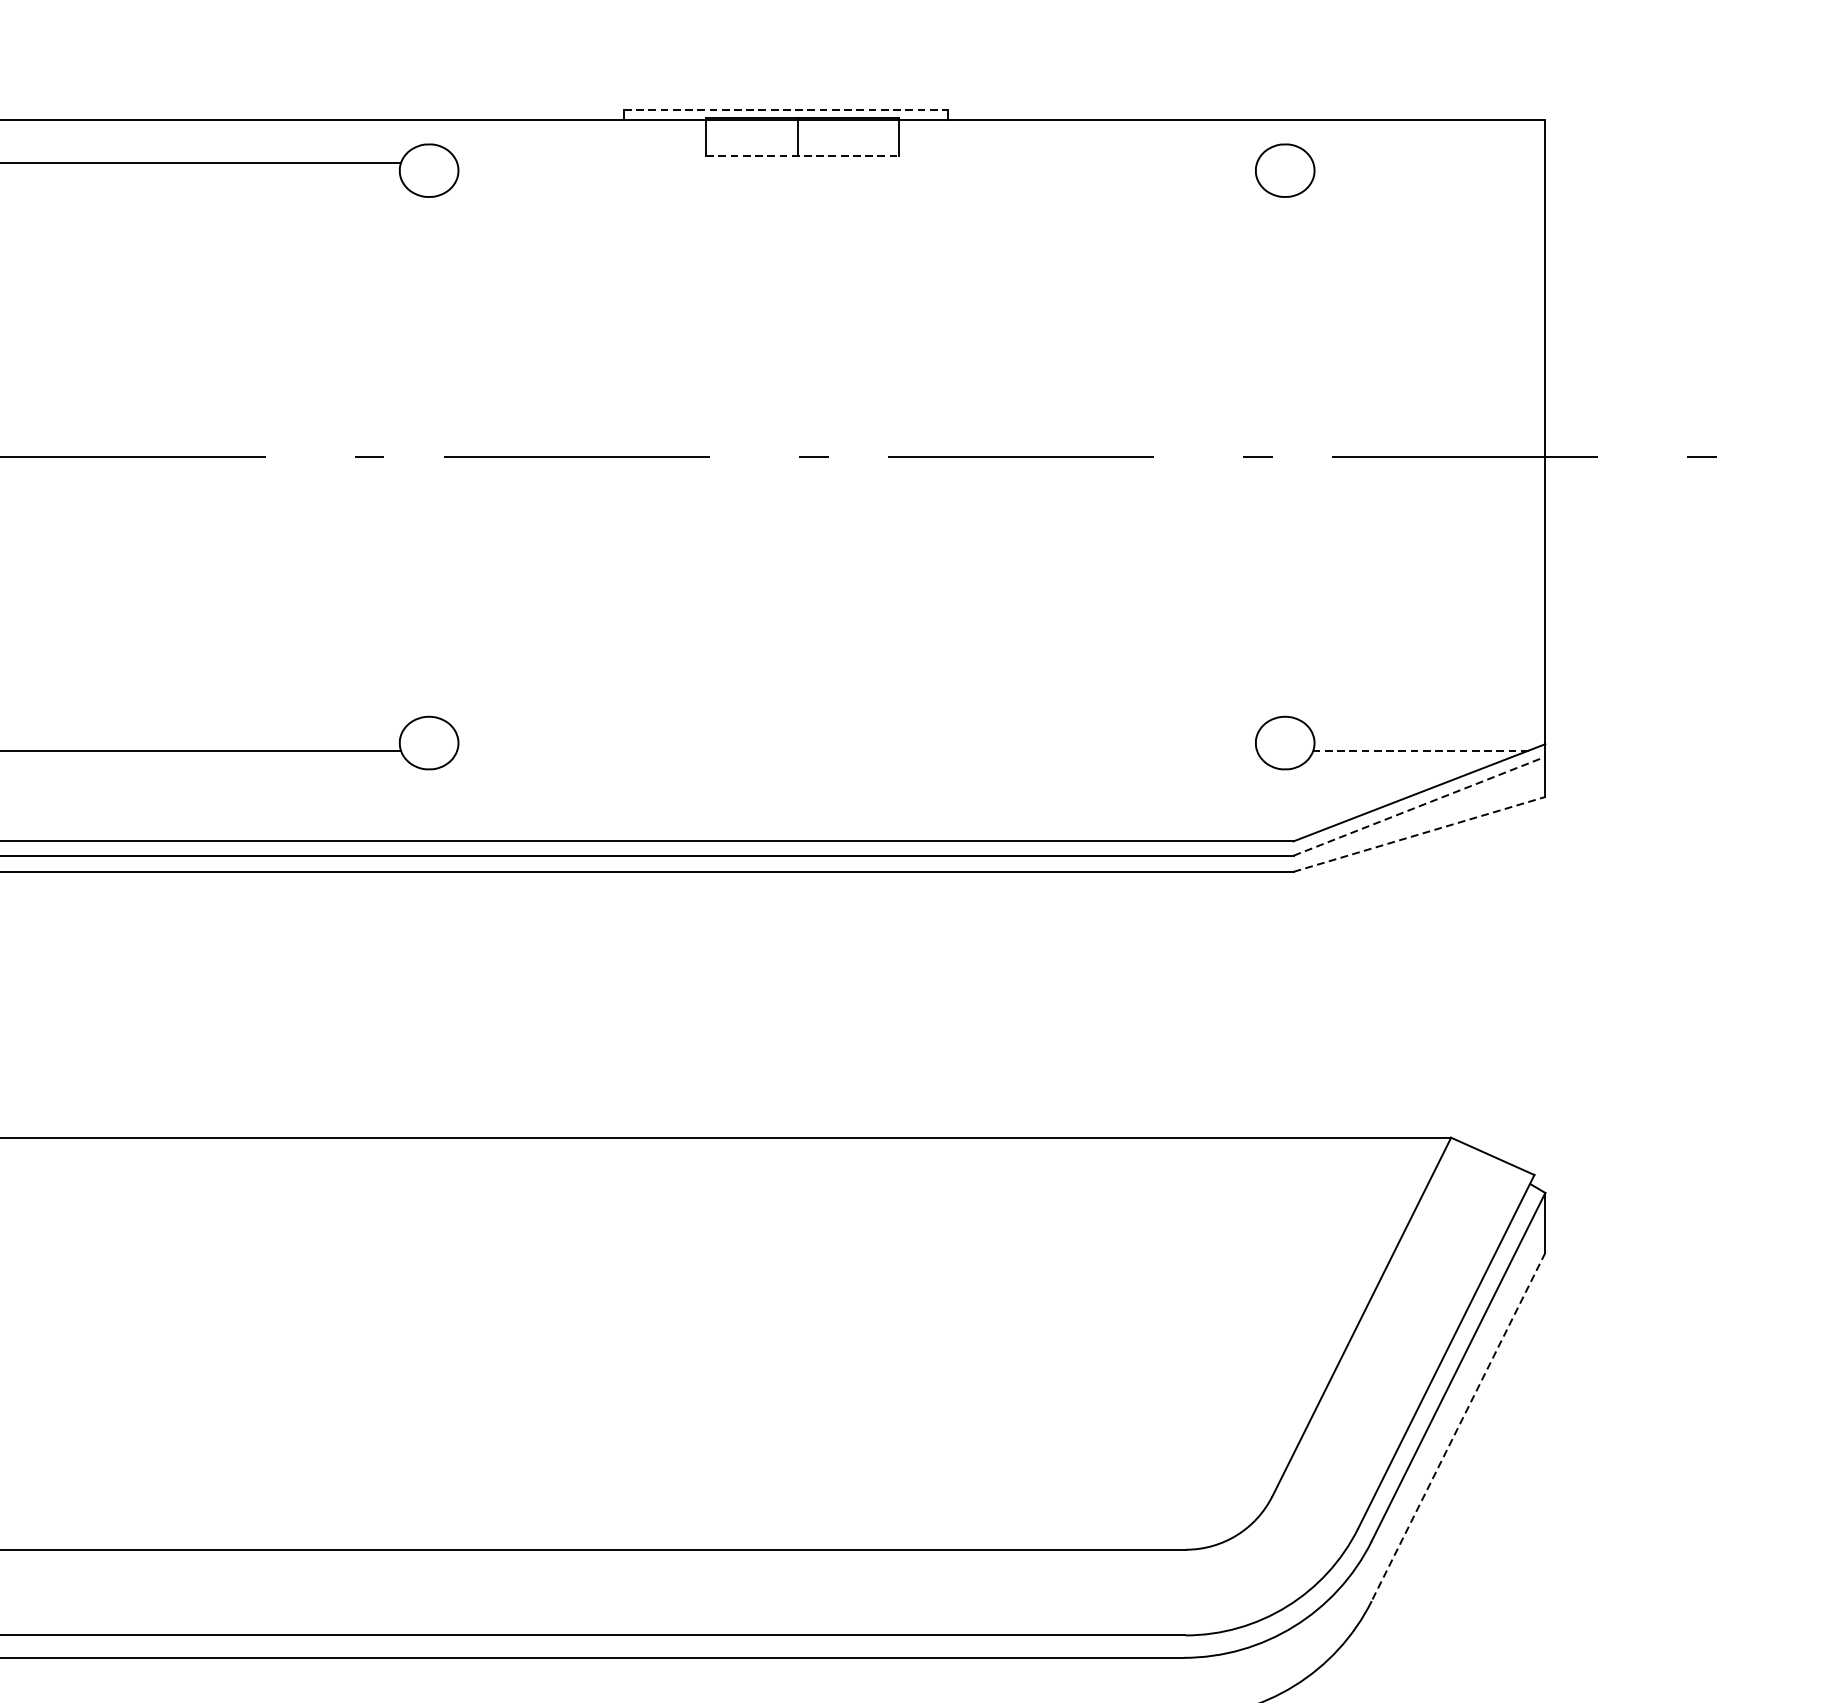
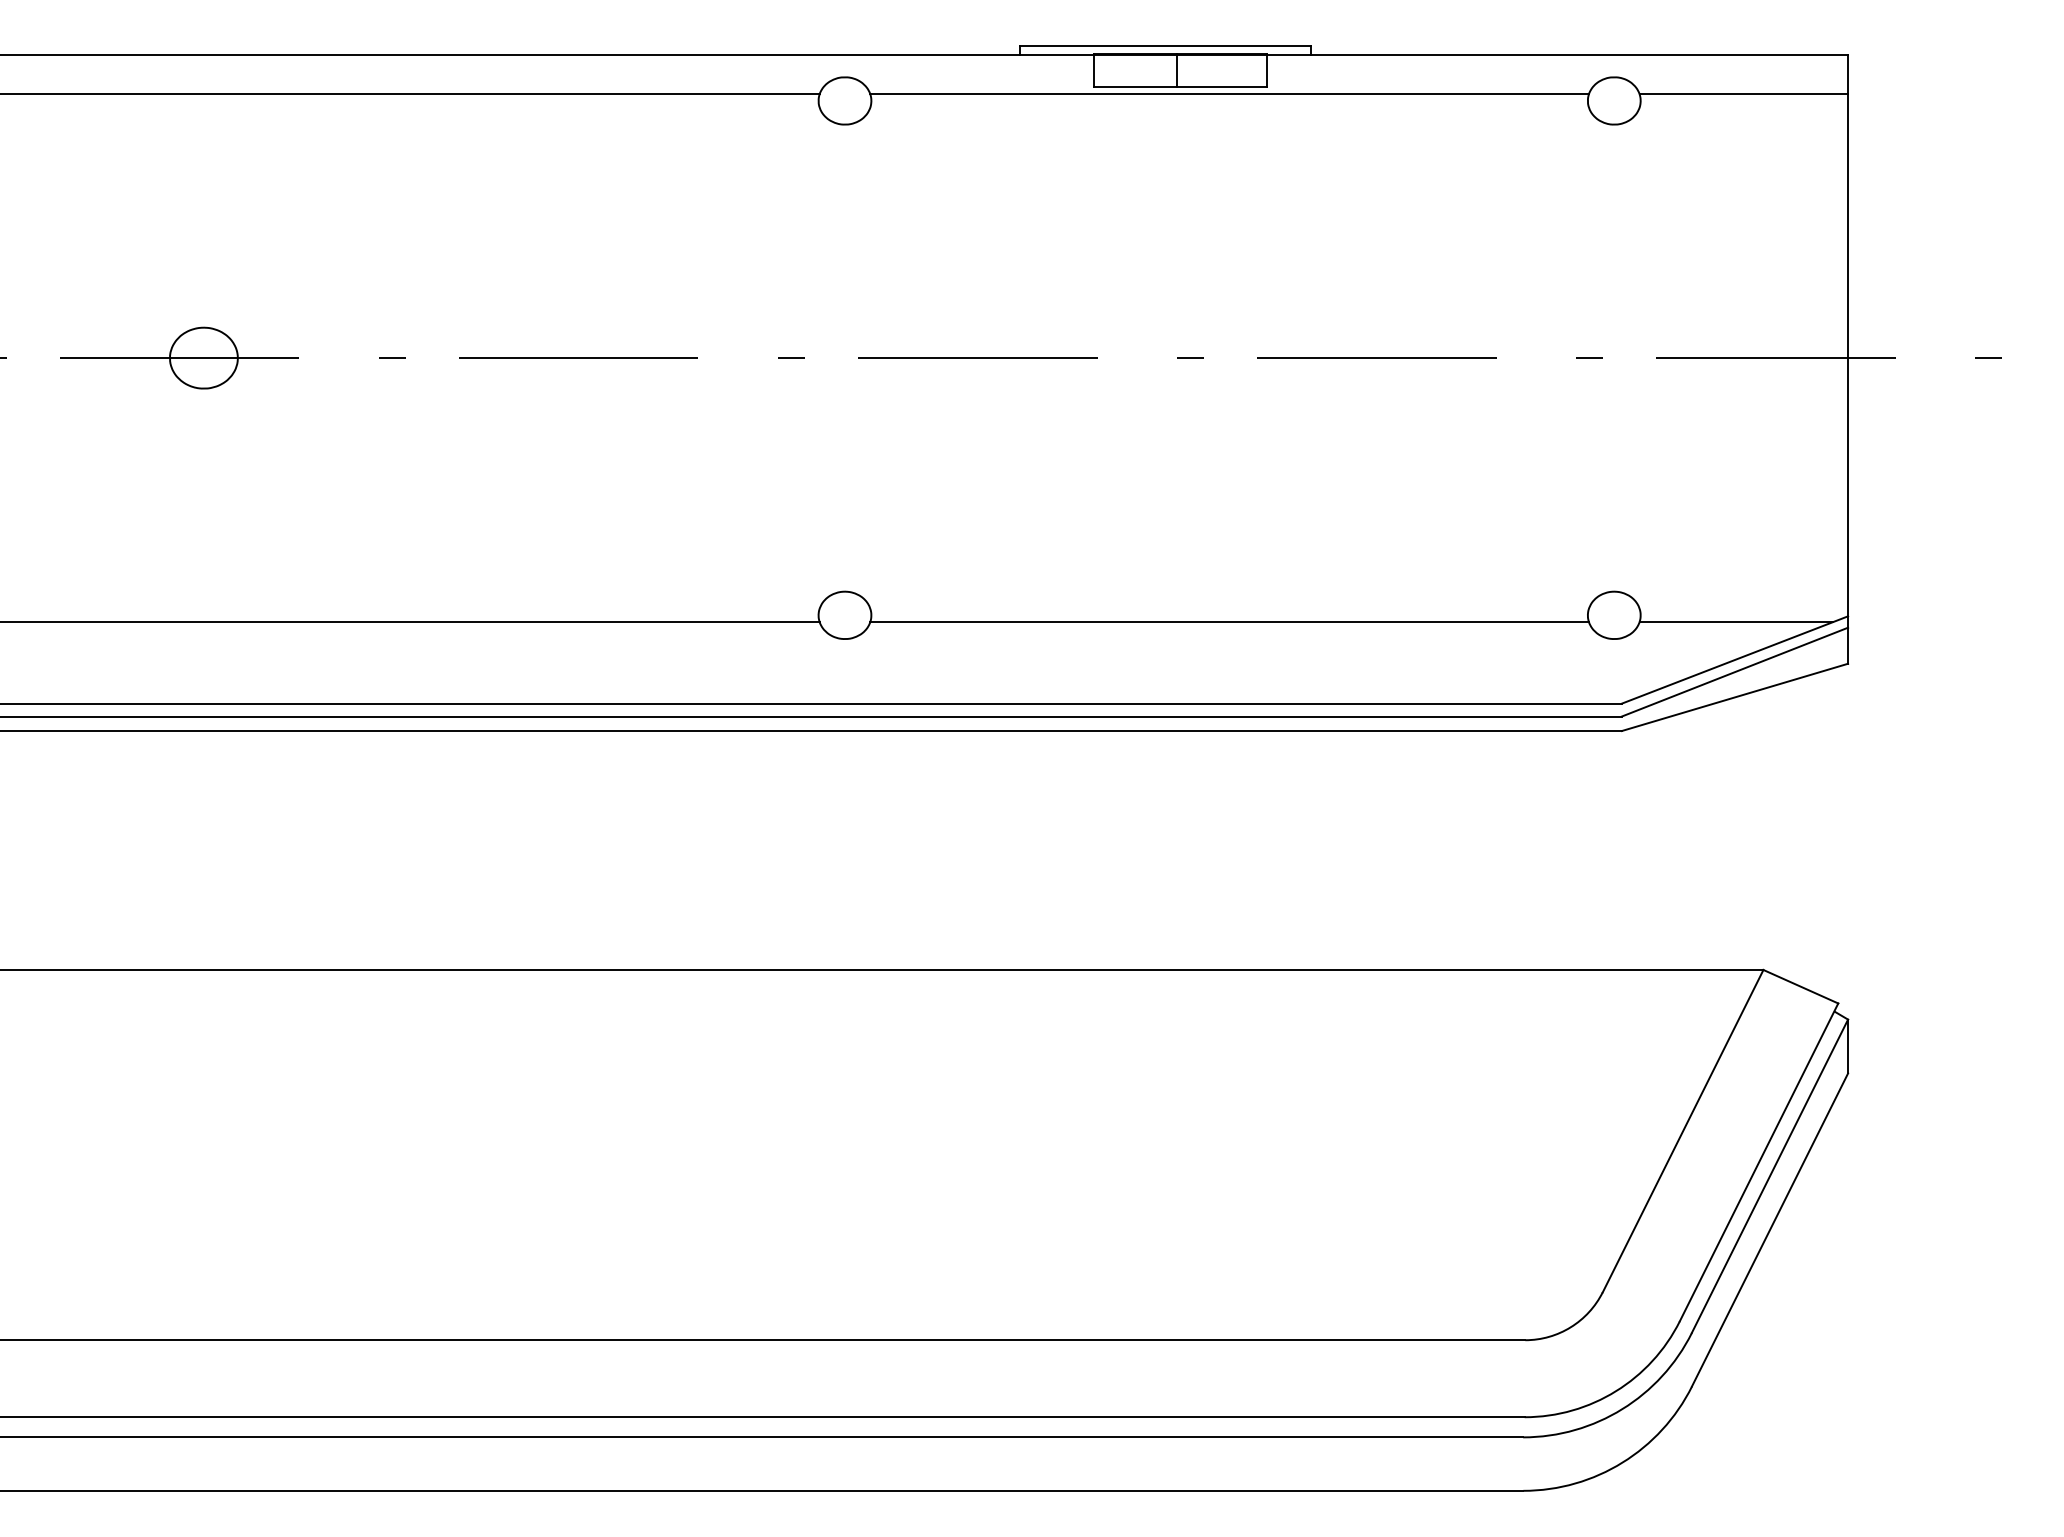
line: (785, 110) -> (1165, 46), dashed -> solid
line: (802, 155) -> (1180, 87), dashed -> solid
line: (856, 163) -> (1229, 94), added
line: (1428, 163) -> (1743, 94), added
line: (856, 751) -> (1229, 622), added
line: (1421, 751) -> (1736, 622), dashed -> solid
line: (1418, 806) -> (1734, 672), dashed -> solid
line: (1420, 834) -> (1735, 697), dashed -> solid
line: (1459, 1426) -> (1770, 1229), dashed -> solid

